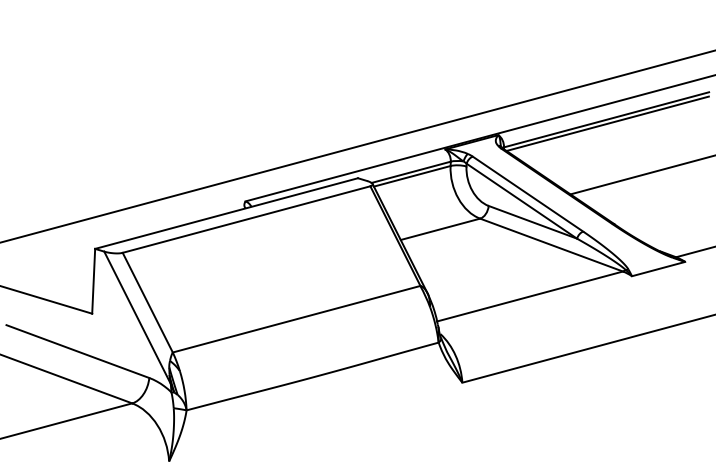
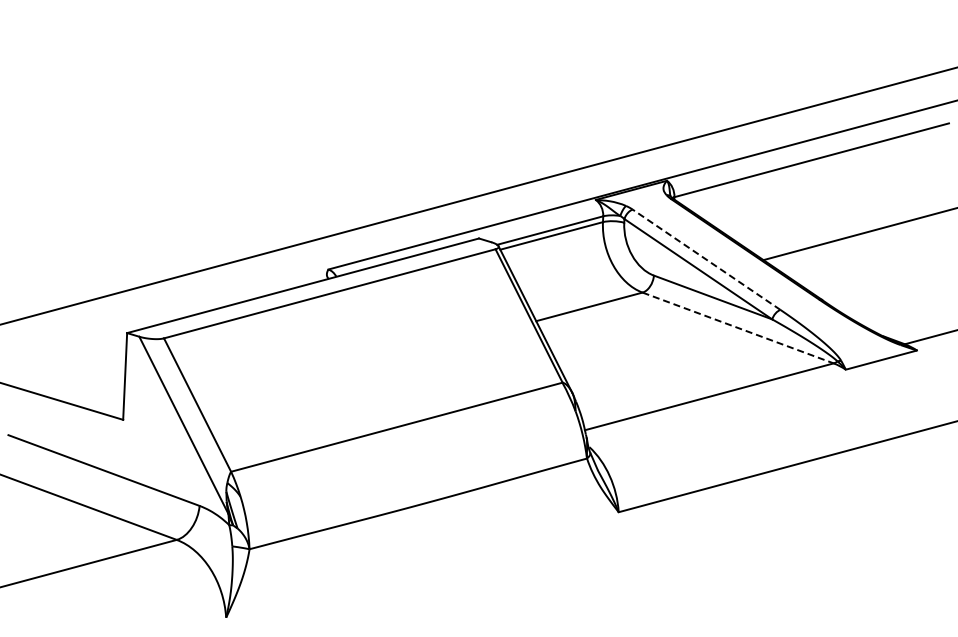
line: (607, 123) -> (812, 165), removed
line: (527, 193) -> (706, 259), solid -> dashed
line: (551, 245) -> (738, 328), solid -> dashed

